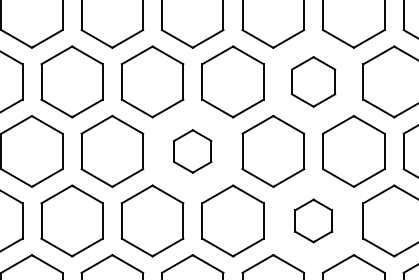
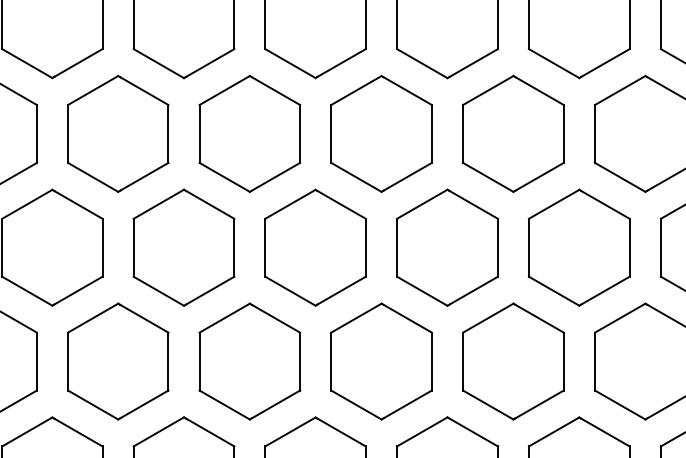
part: (313, 81) -> (513, 133), size x1.43
part: (192, 151) -> (315, 247), size x1.67
part: (313, 220) -> (513, 360), size x1.67

